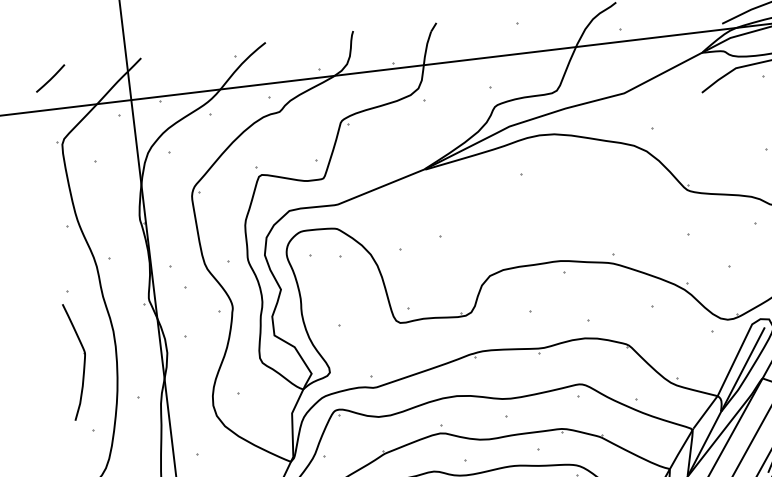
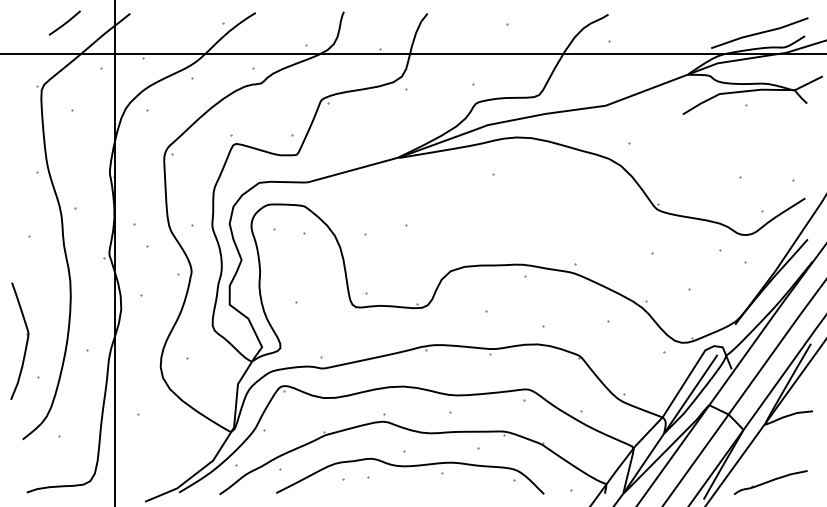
line: (51, 77) -> (65, 22), moved
part: (83, 359) -> (26, 340), moved

